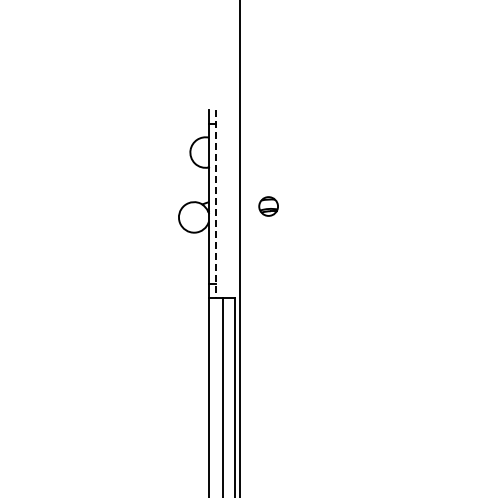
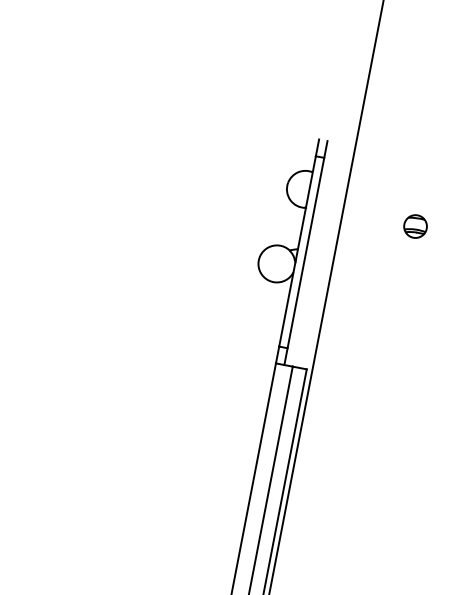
line: (215, 204) -> (305, 253), dashed -> solid
part: (268, 206) -> (415, 226), moved

